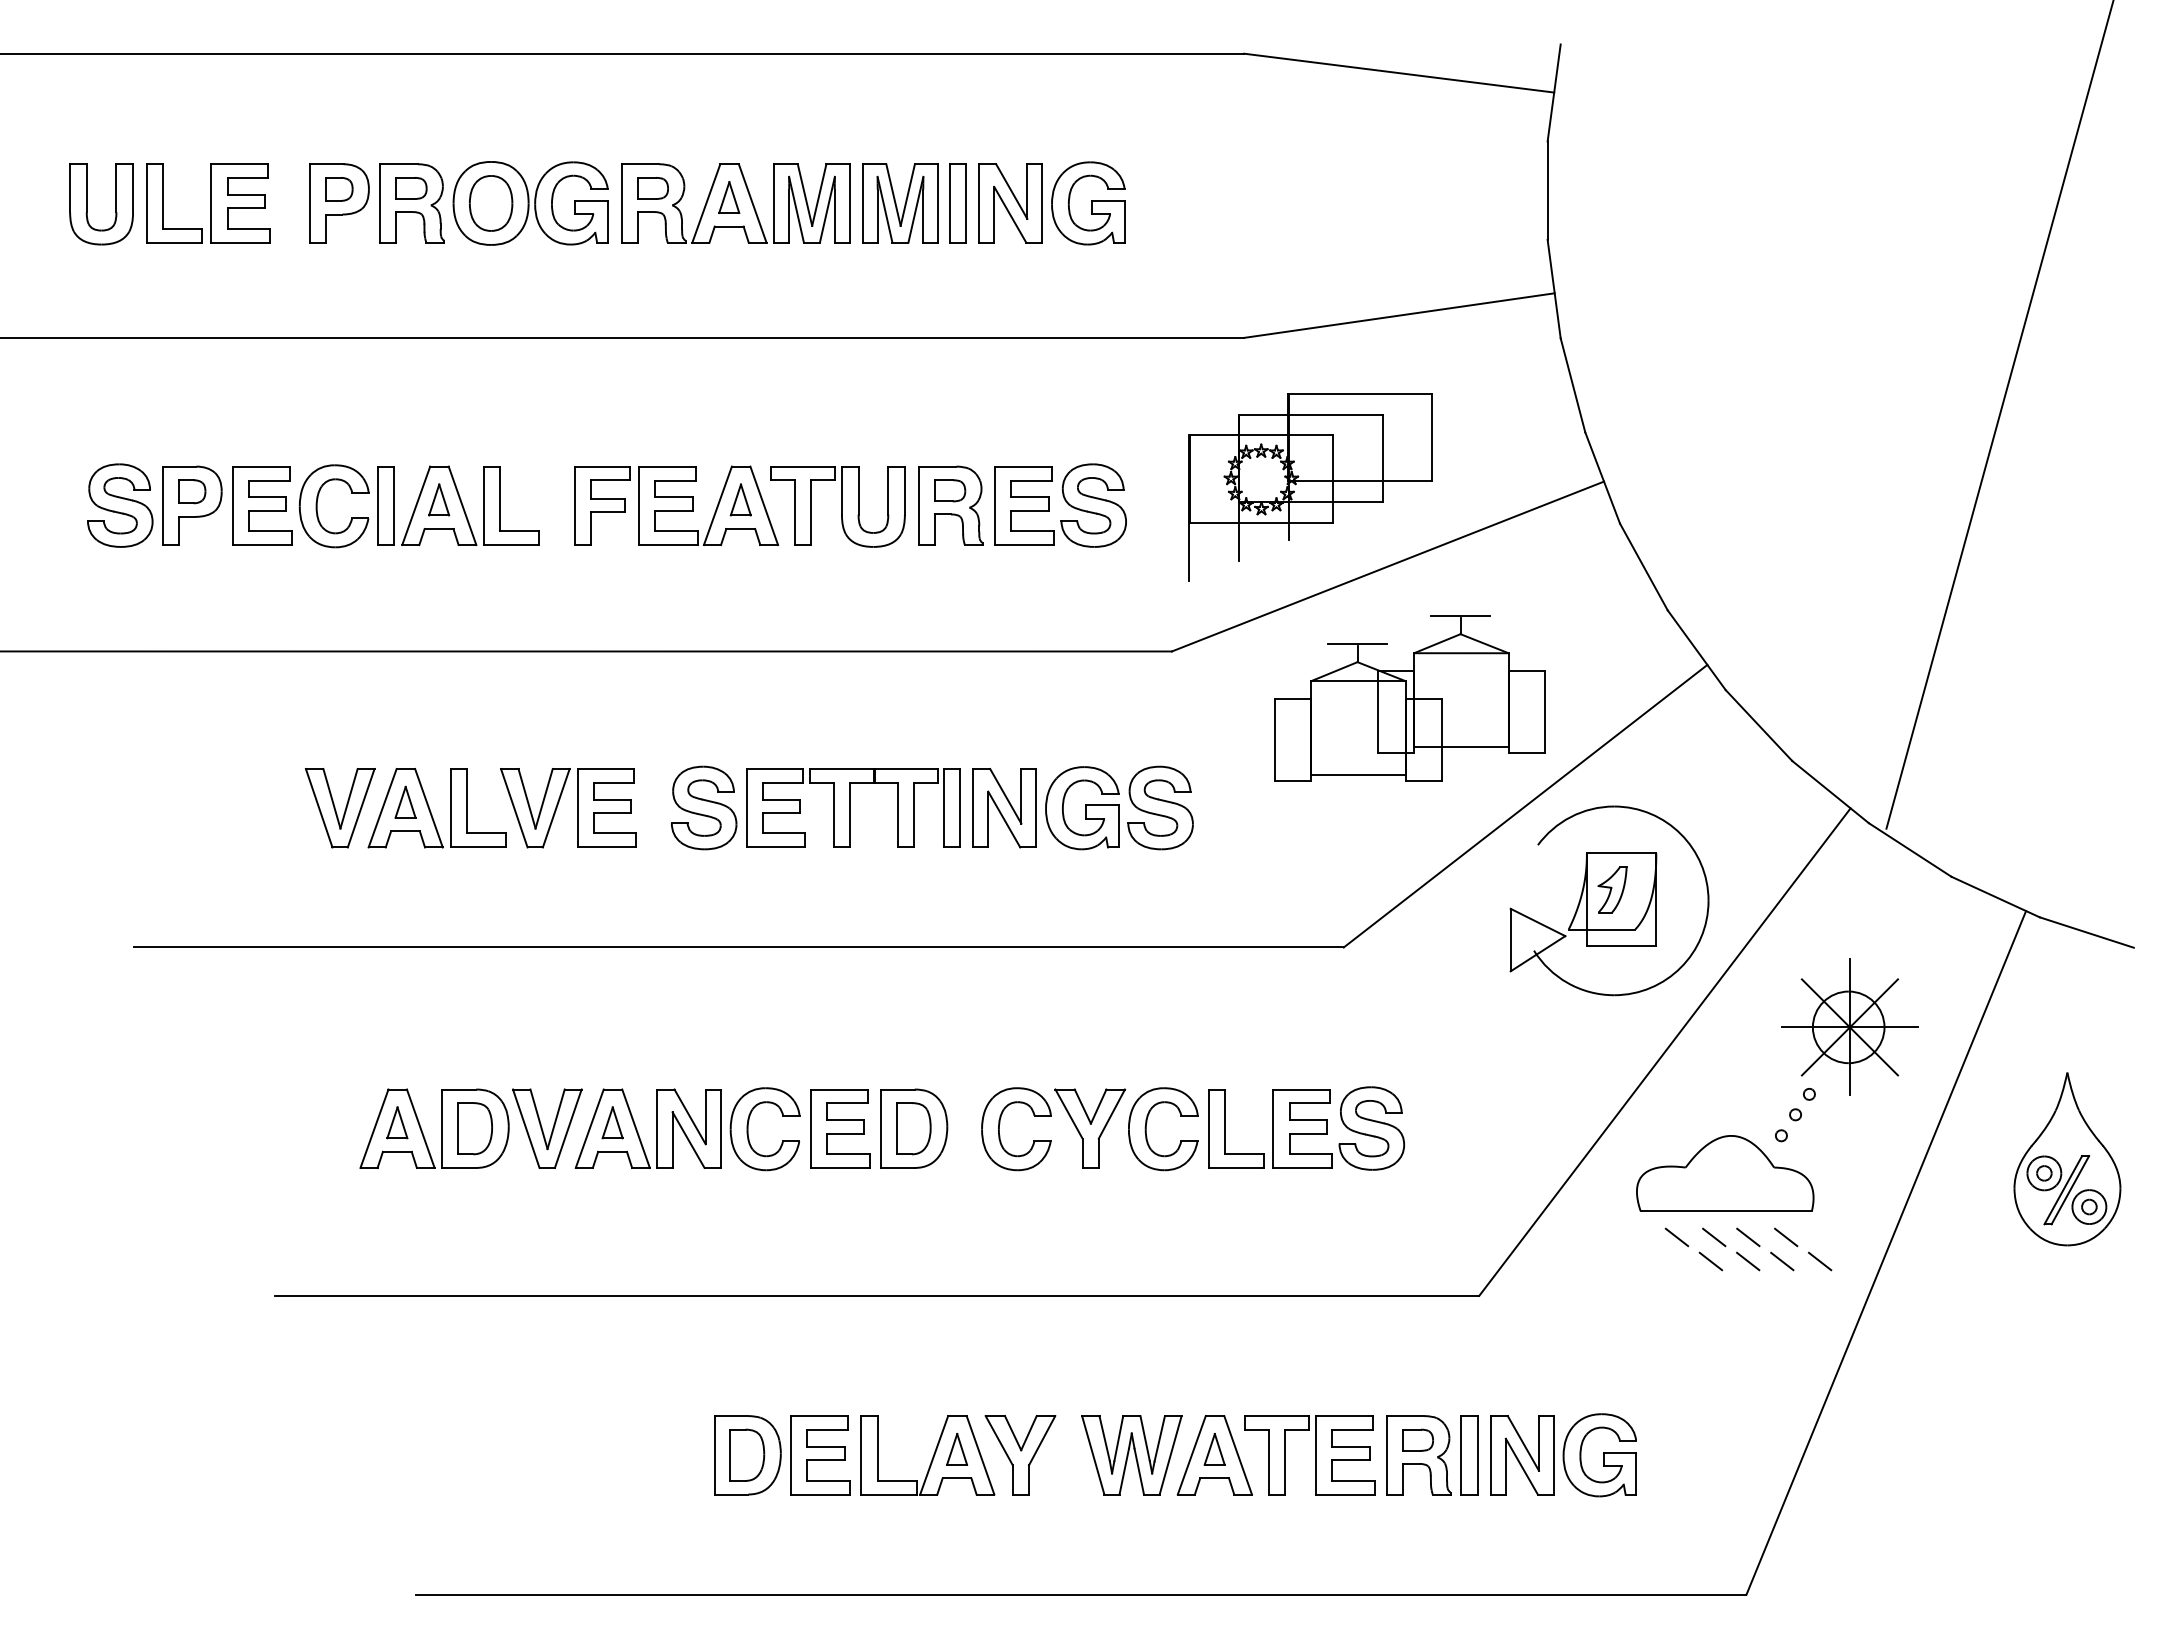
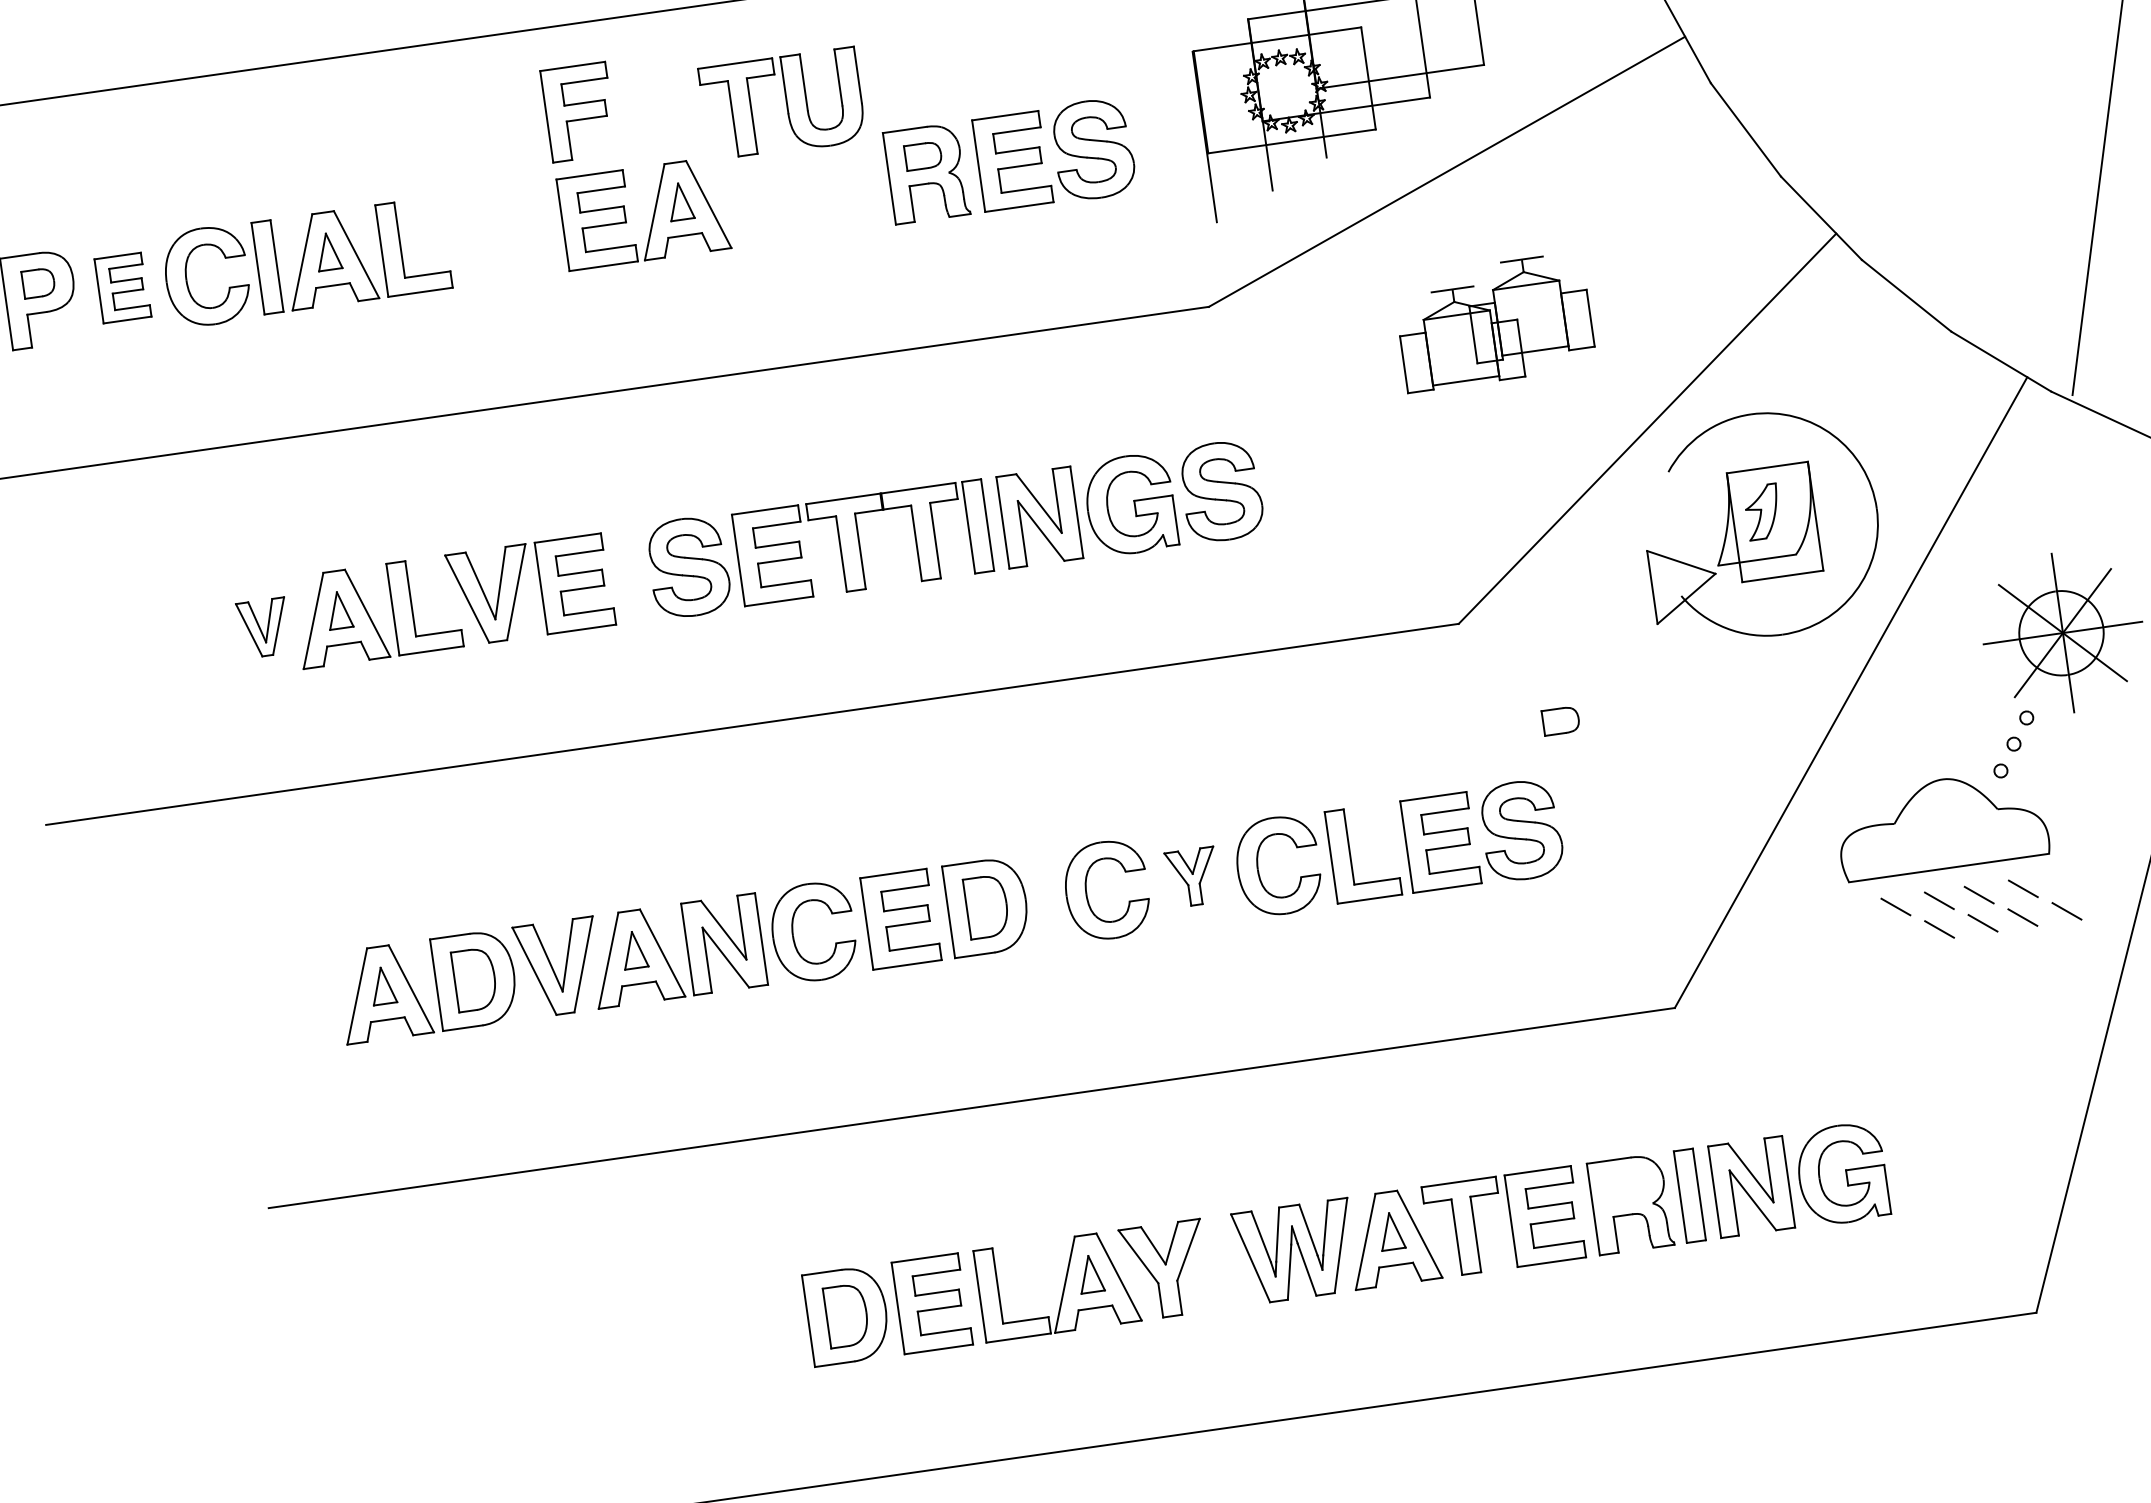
part: (262, 505) -> (122, 287), size x0.7
part: (602, 505) -> (579, 111), moved
part: (837, 506) -> (781, 104), moved
part: (1409, 698) -> (1494, 322), size x0.6
part: (339, 808) -> (263, 628), size x0.6
part: (1089, 1128) -> (1191, 877), size x0.6
part: (1417, 1439) -> (1560, 720), moved

